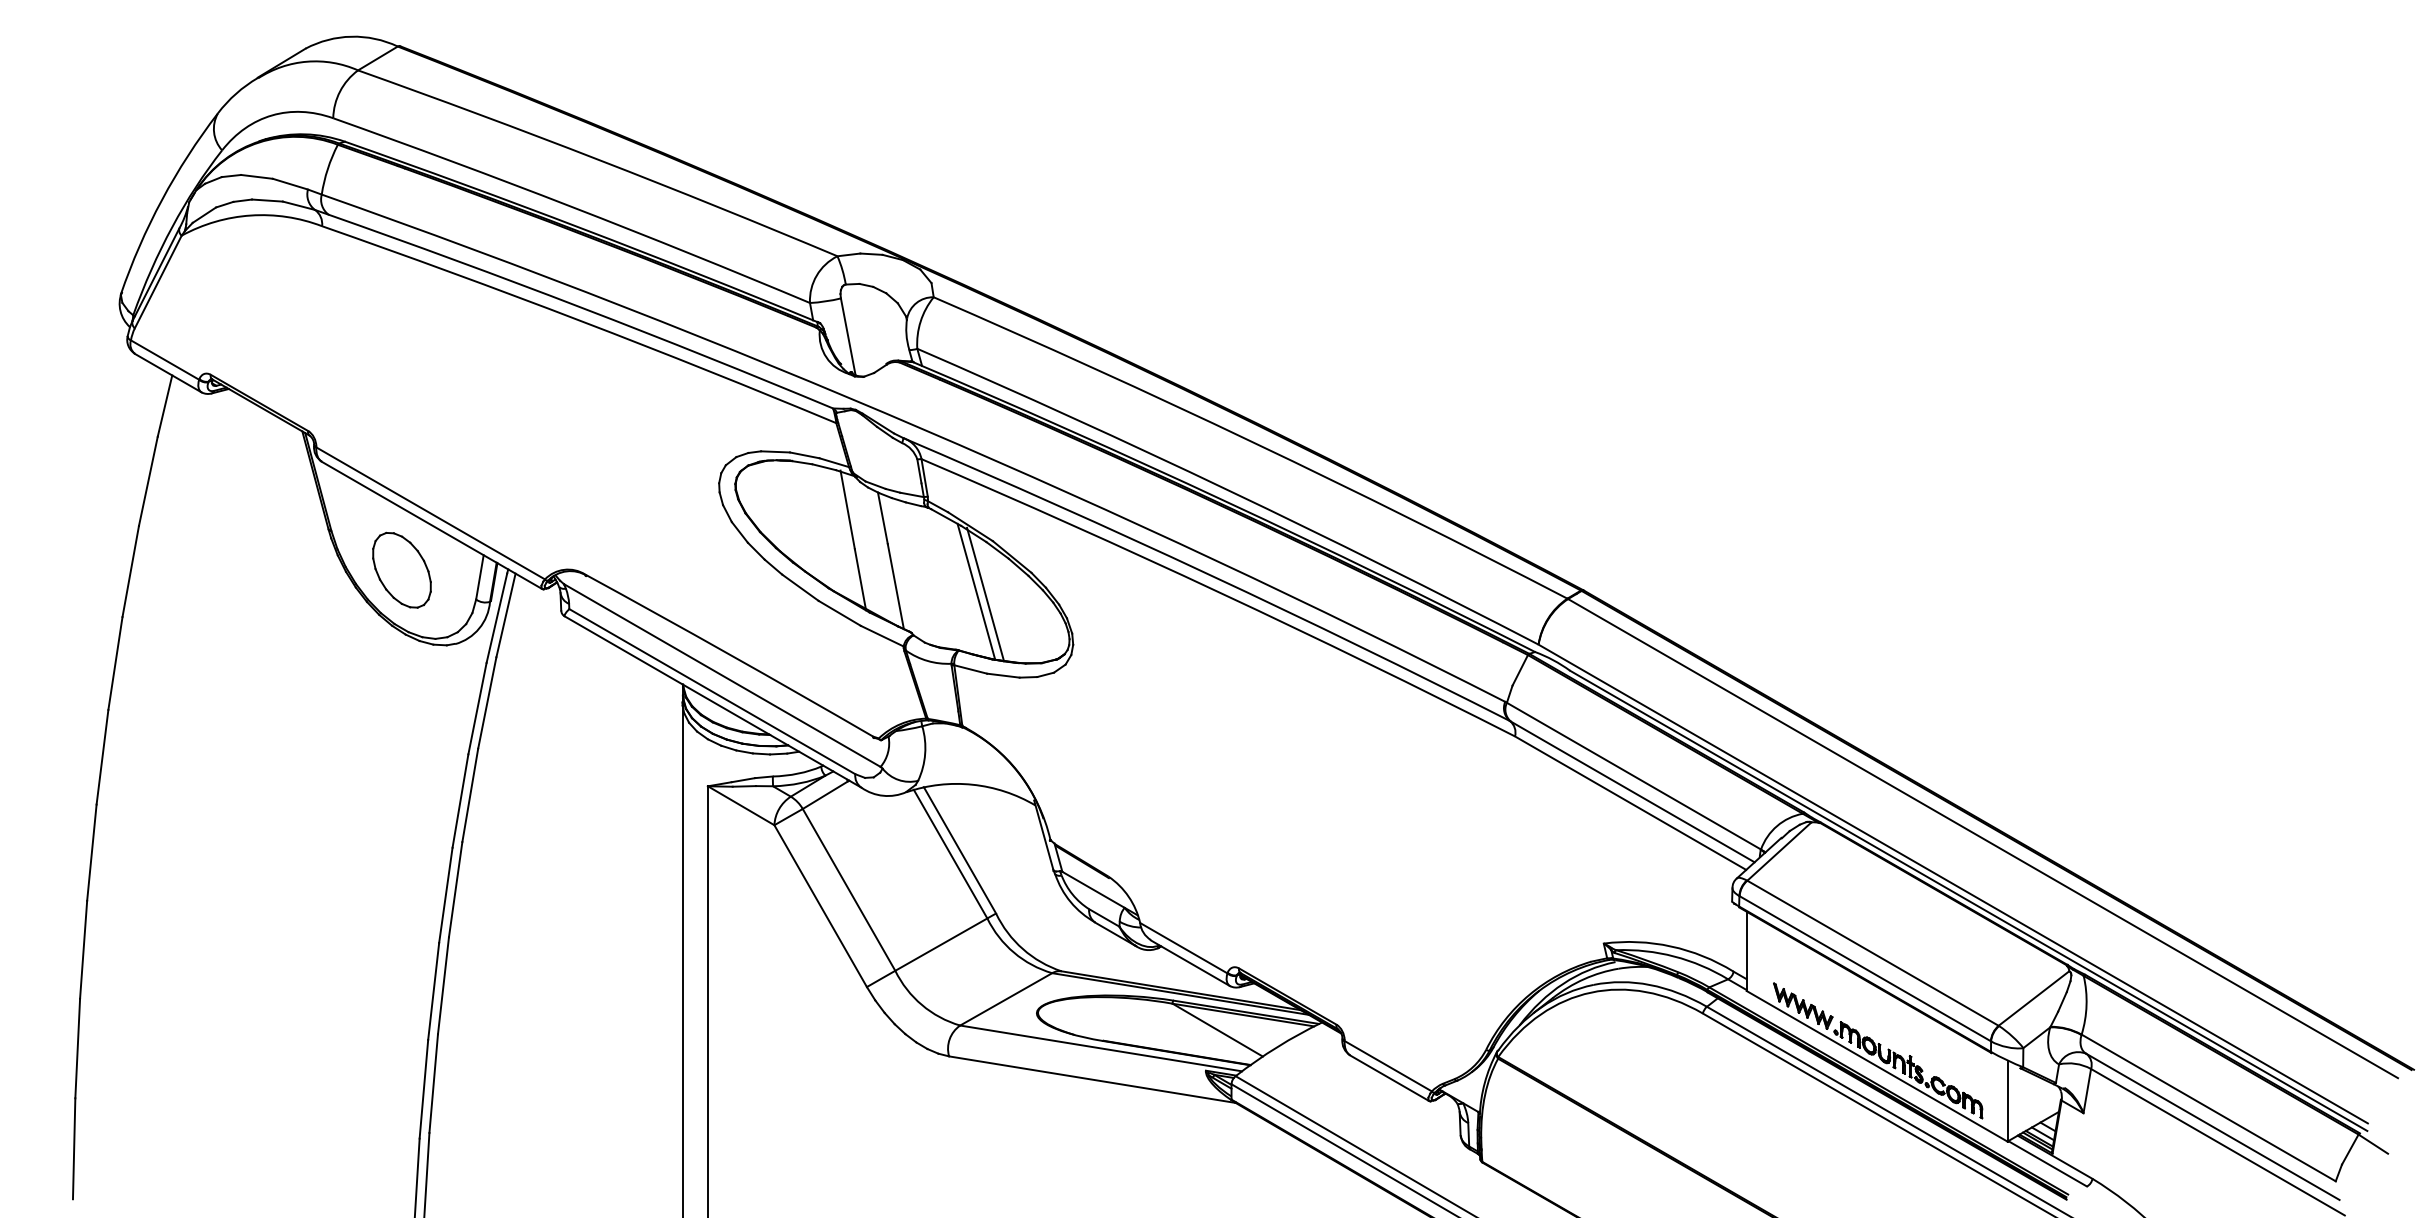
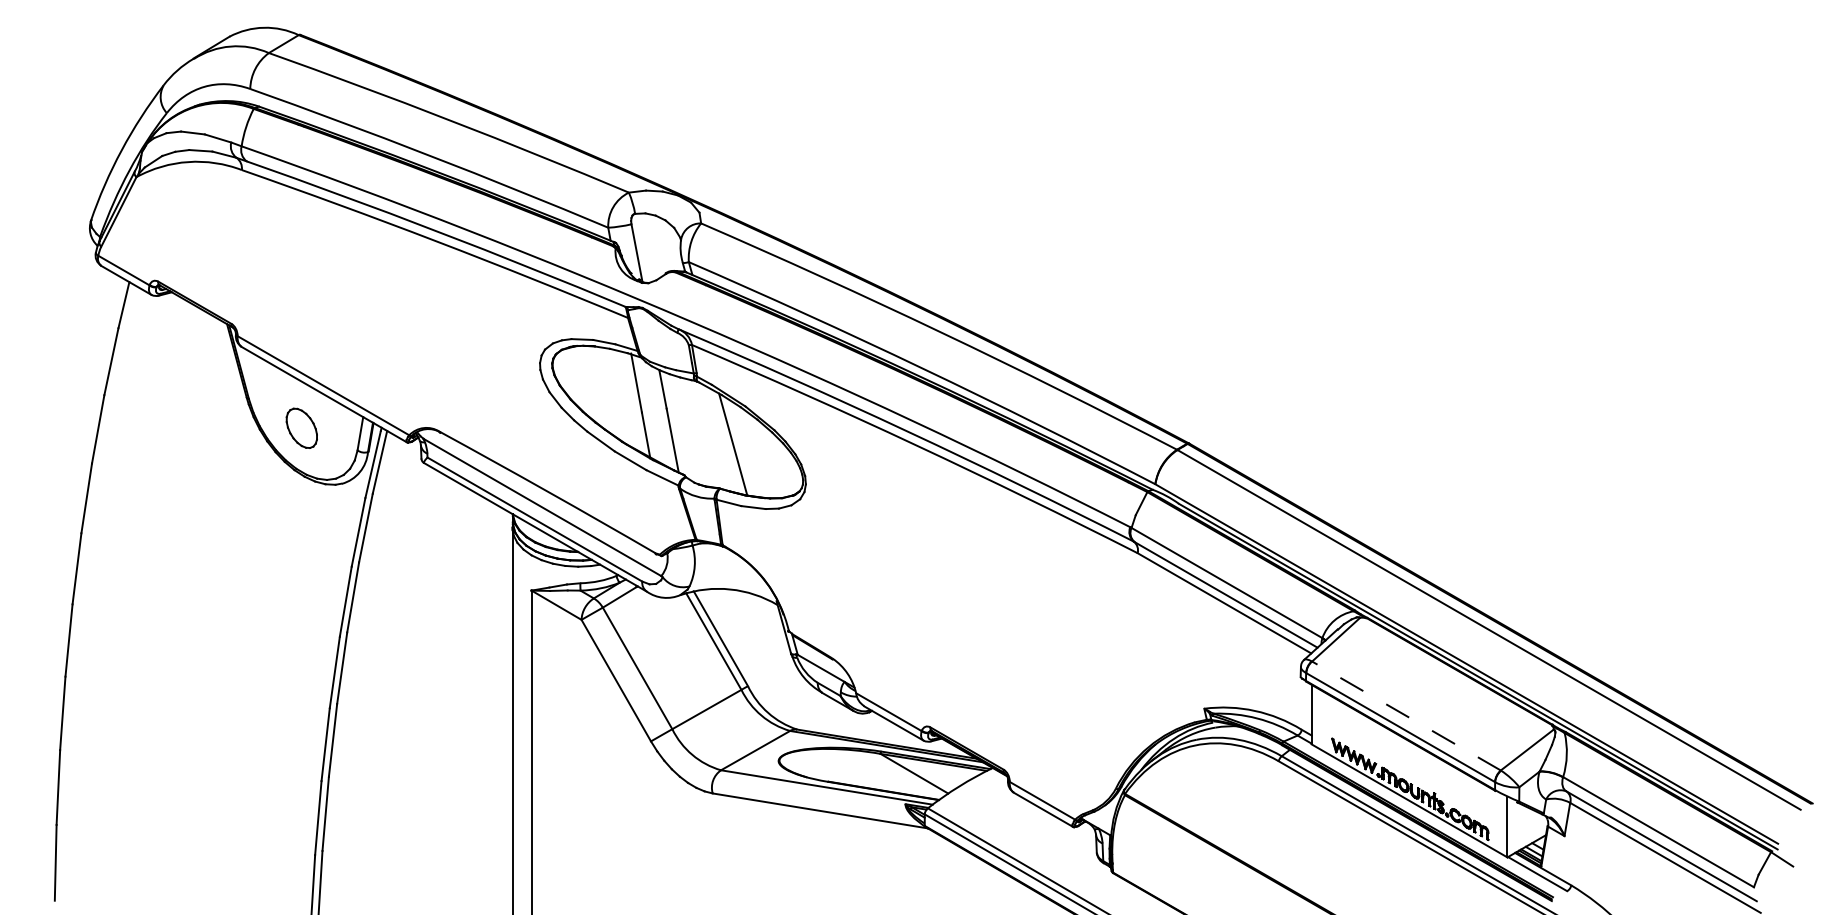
part: (401, 569) -> (301, 427), size x0.7
line: (985, 594) -> (740, 446), removed
line: (1872, 953) -> (1406, 716), solid -> dashed

